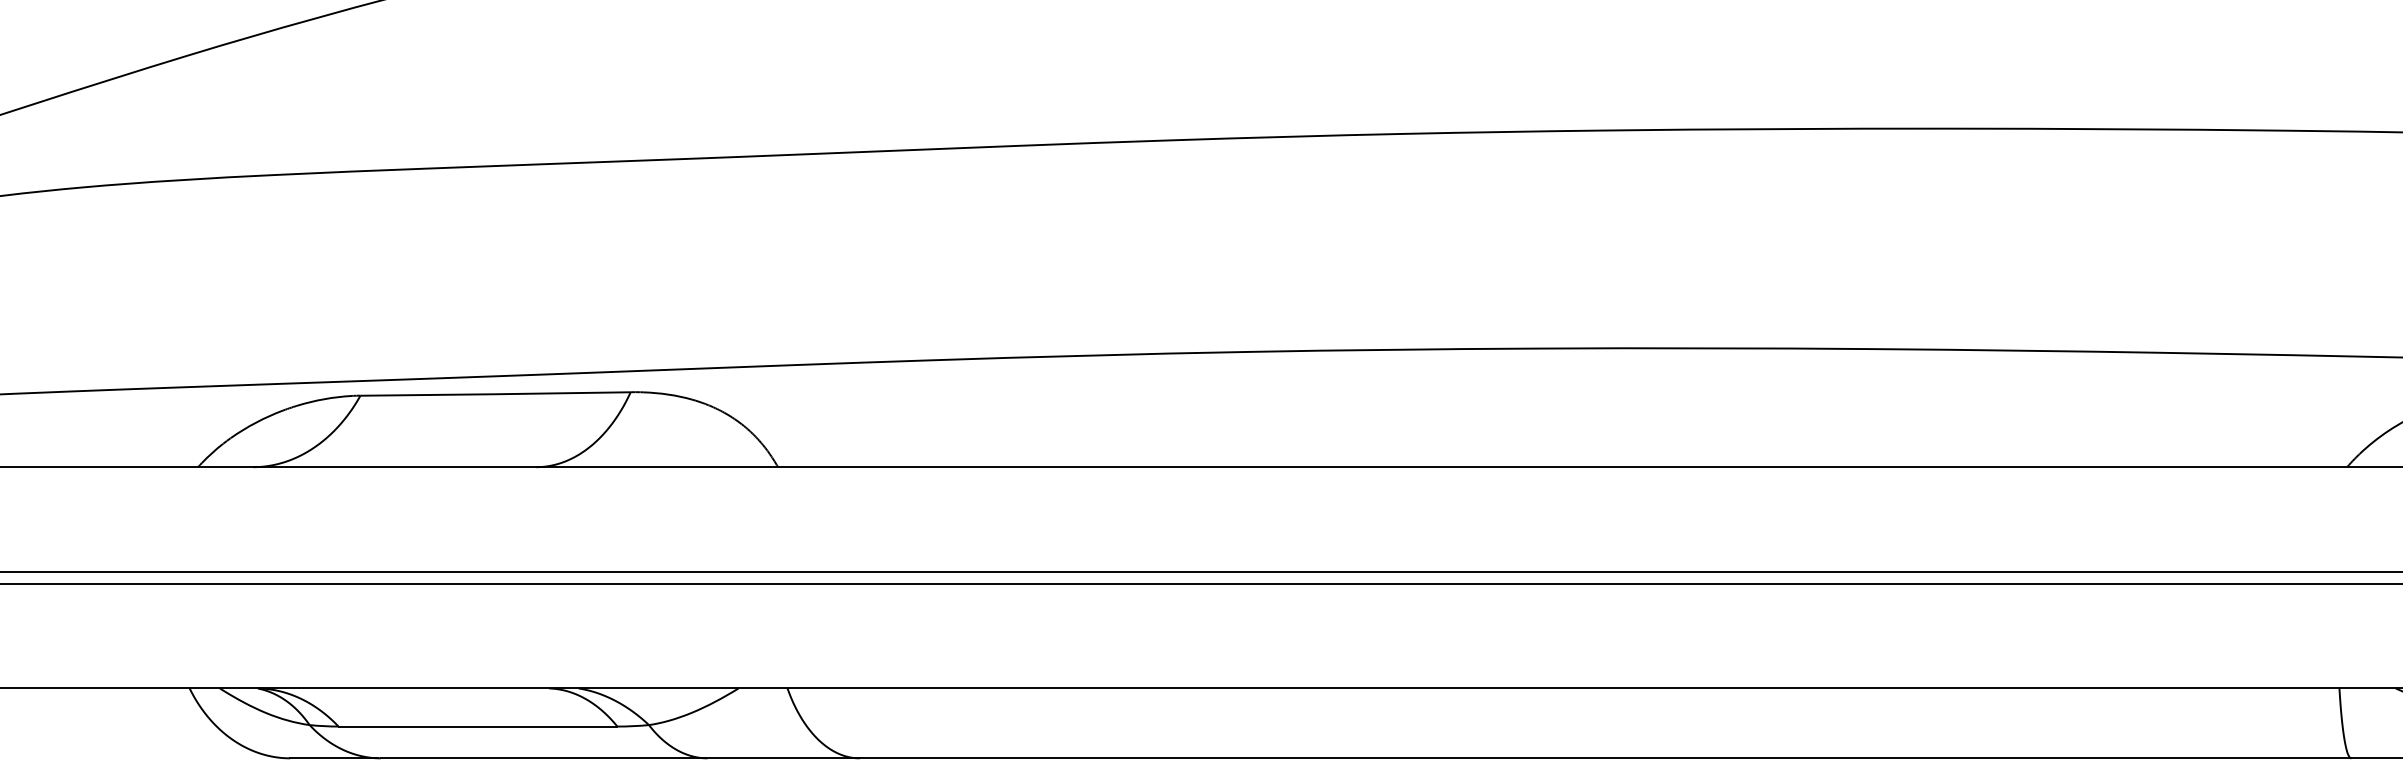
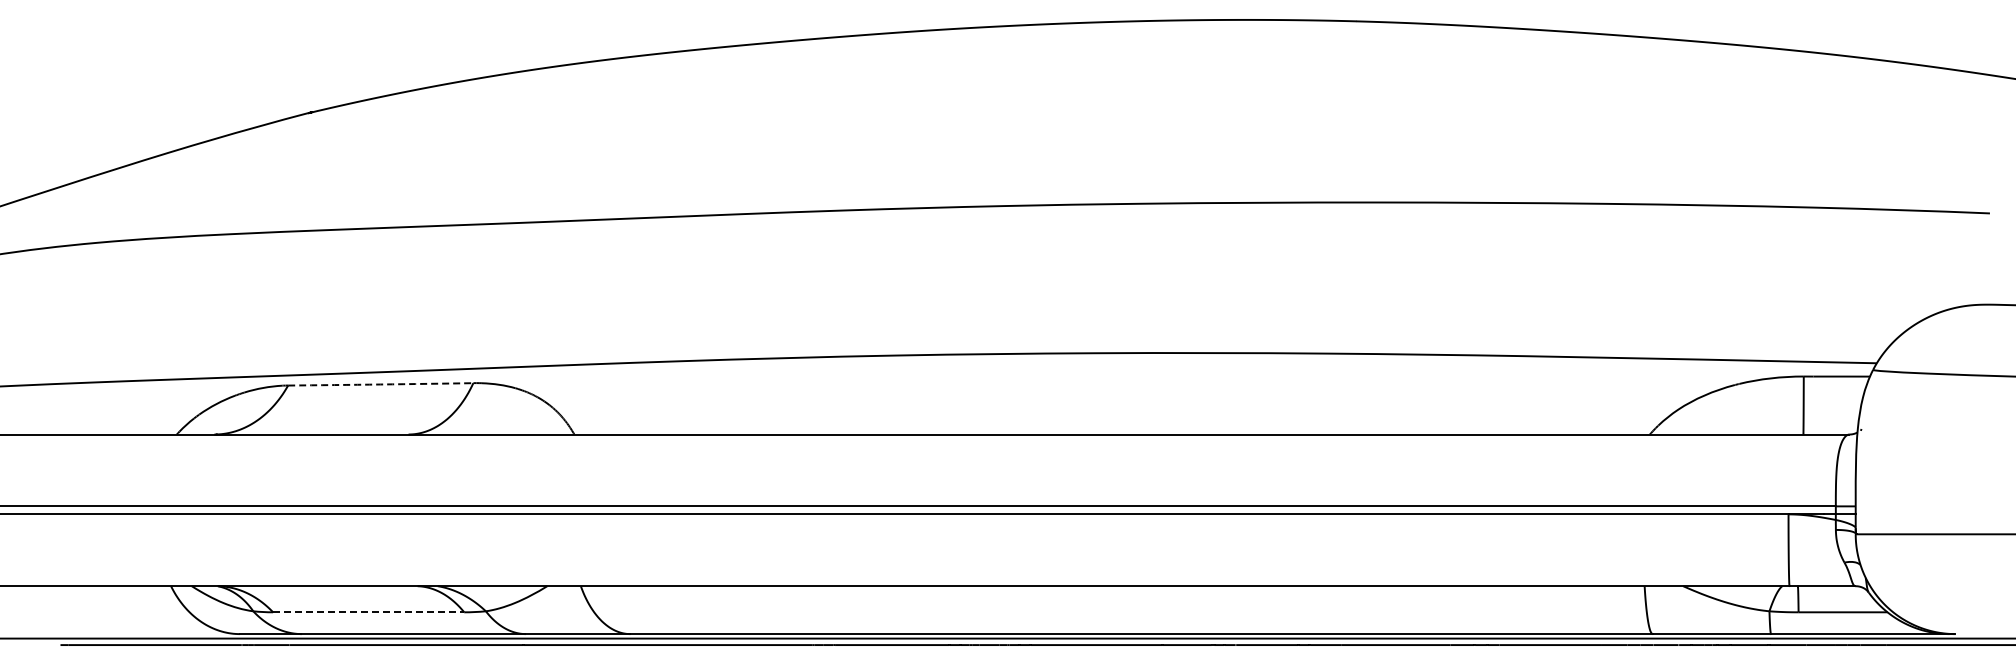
arc: (495, 394) -> (380, 384), solid -> dashed
line: (477, 726) -> (368, 612), solid -> dashed

